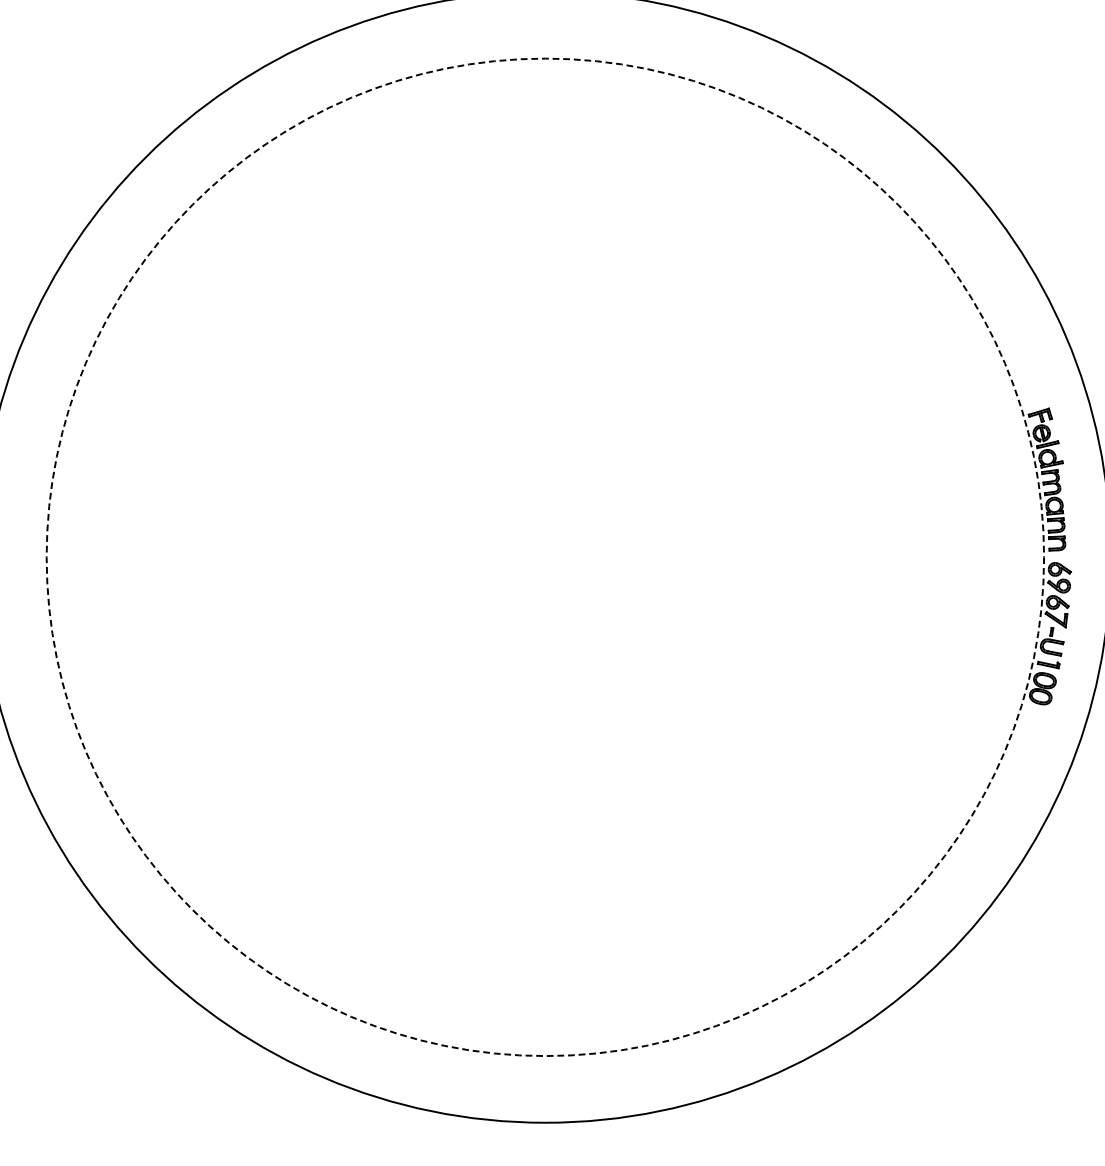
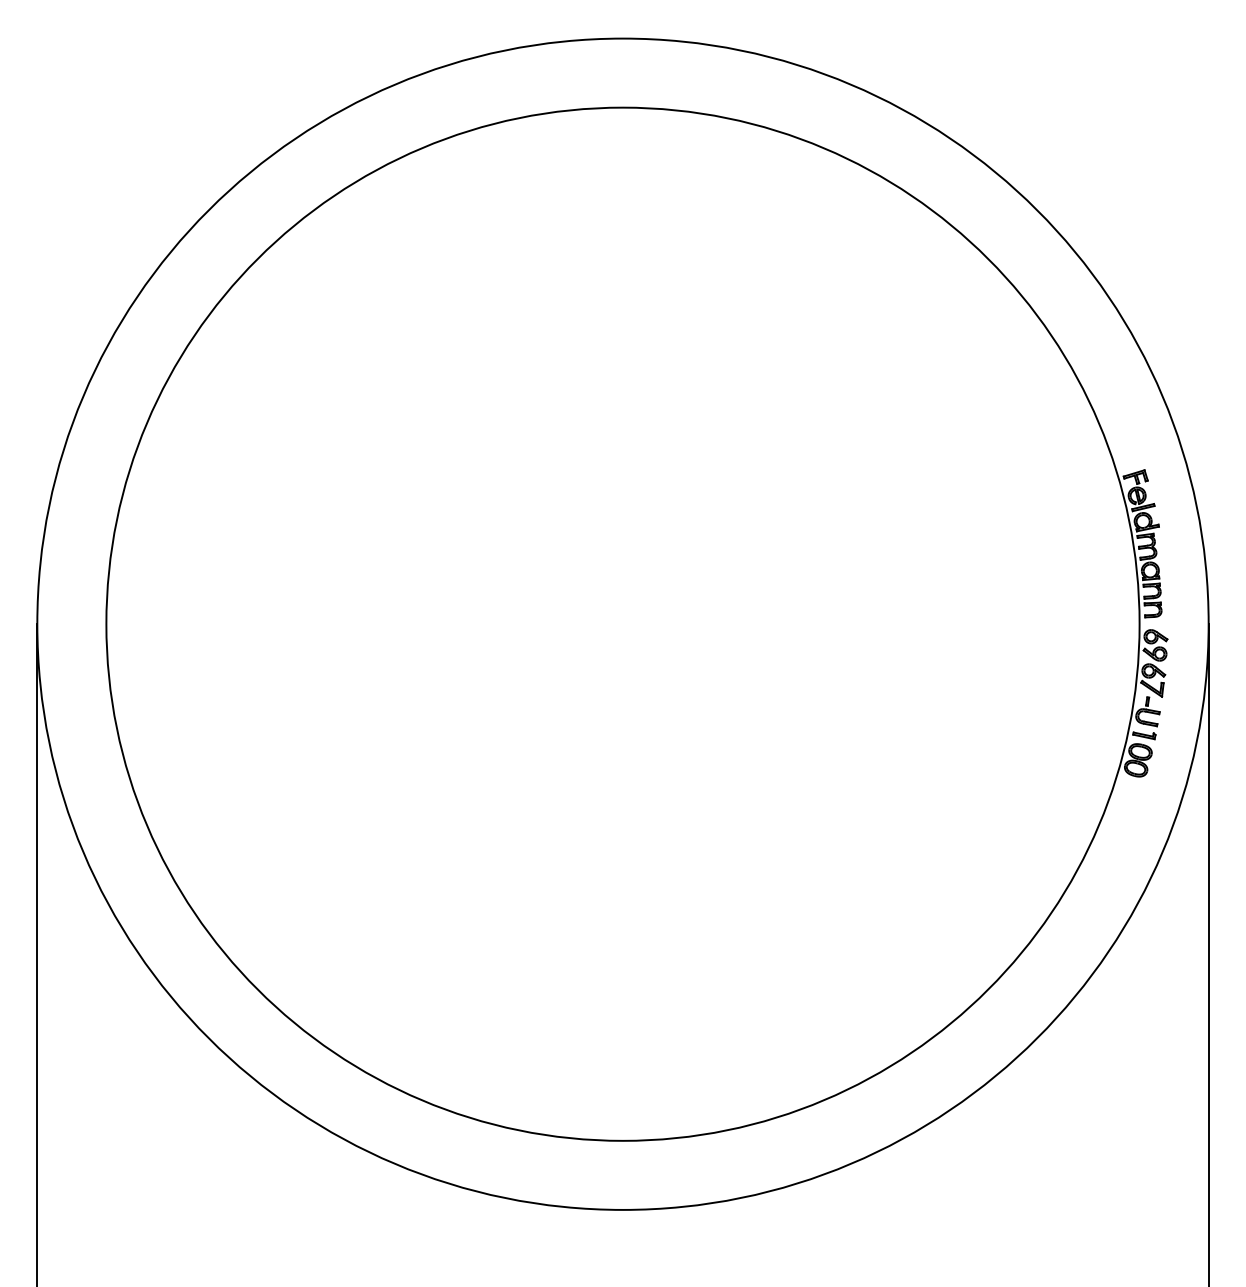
circle: (544, 556) -> (622, 623), dashed -> solid

